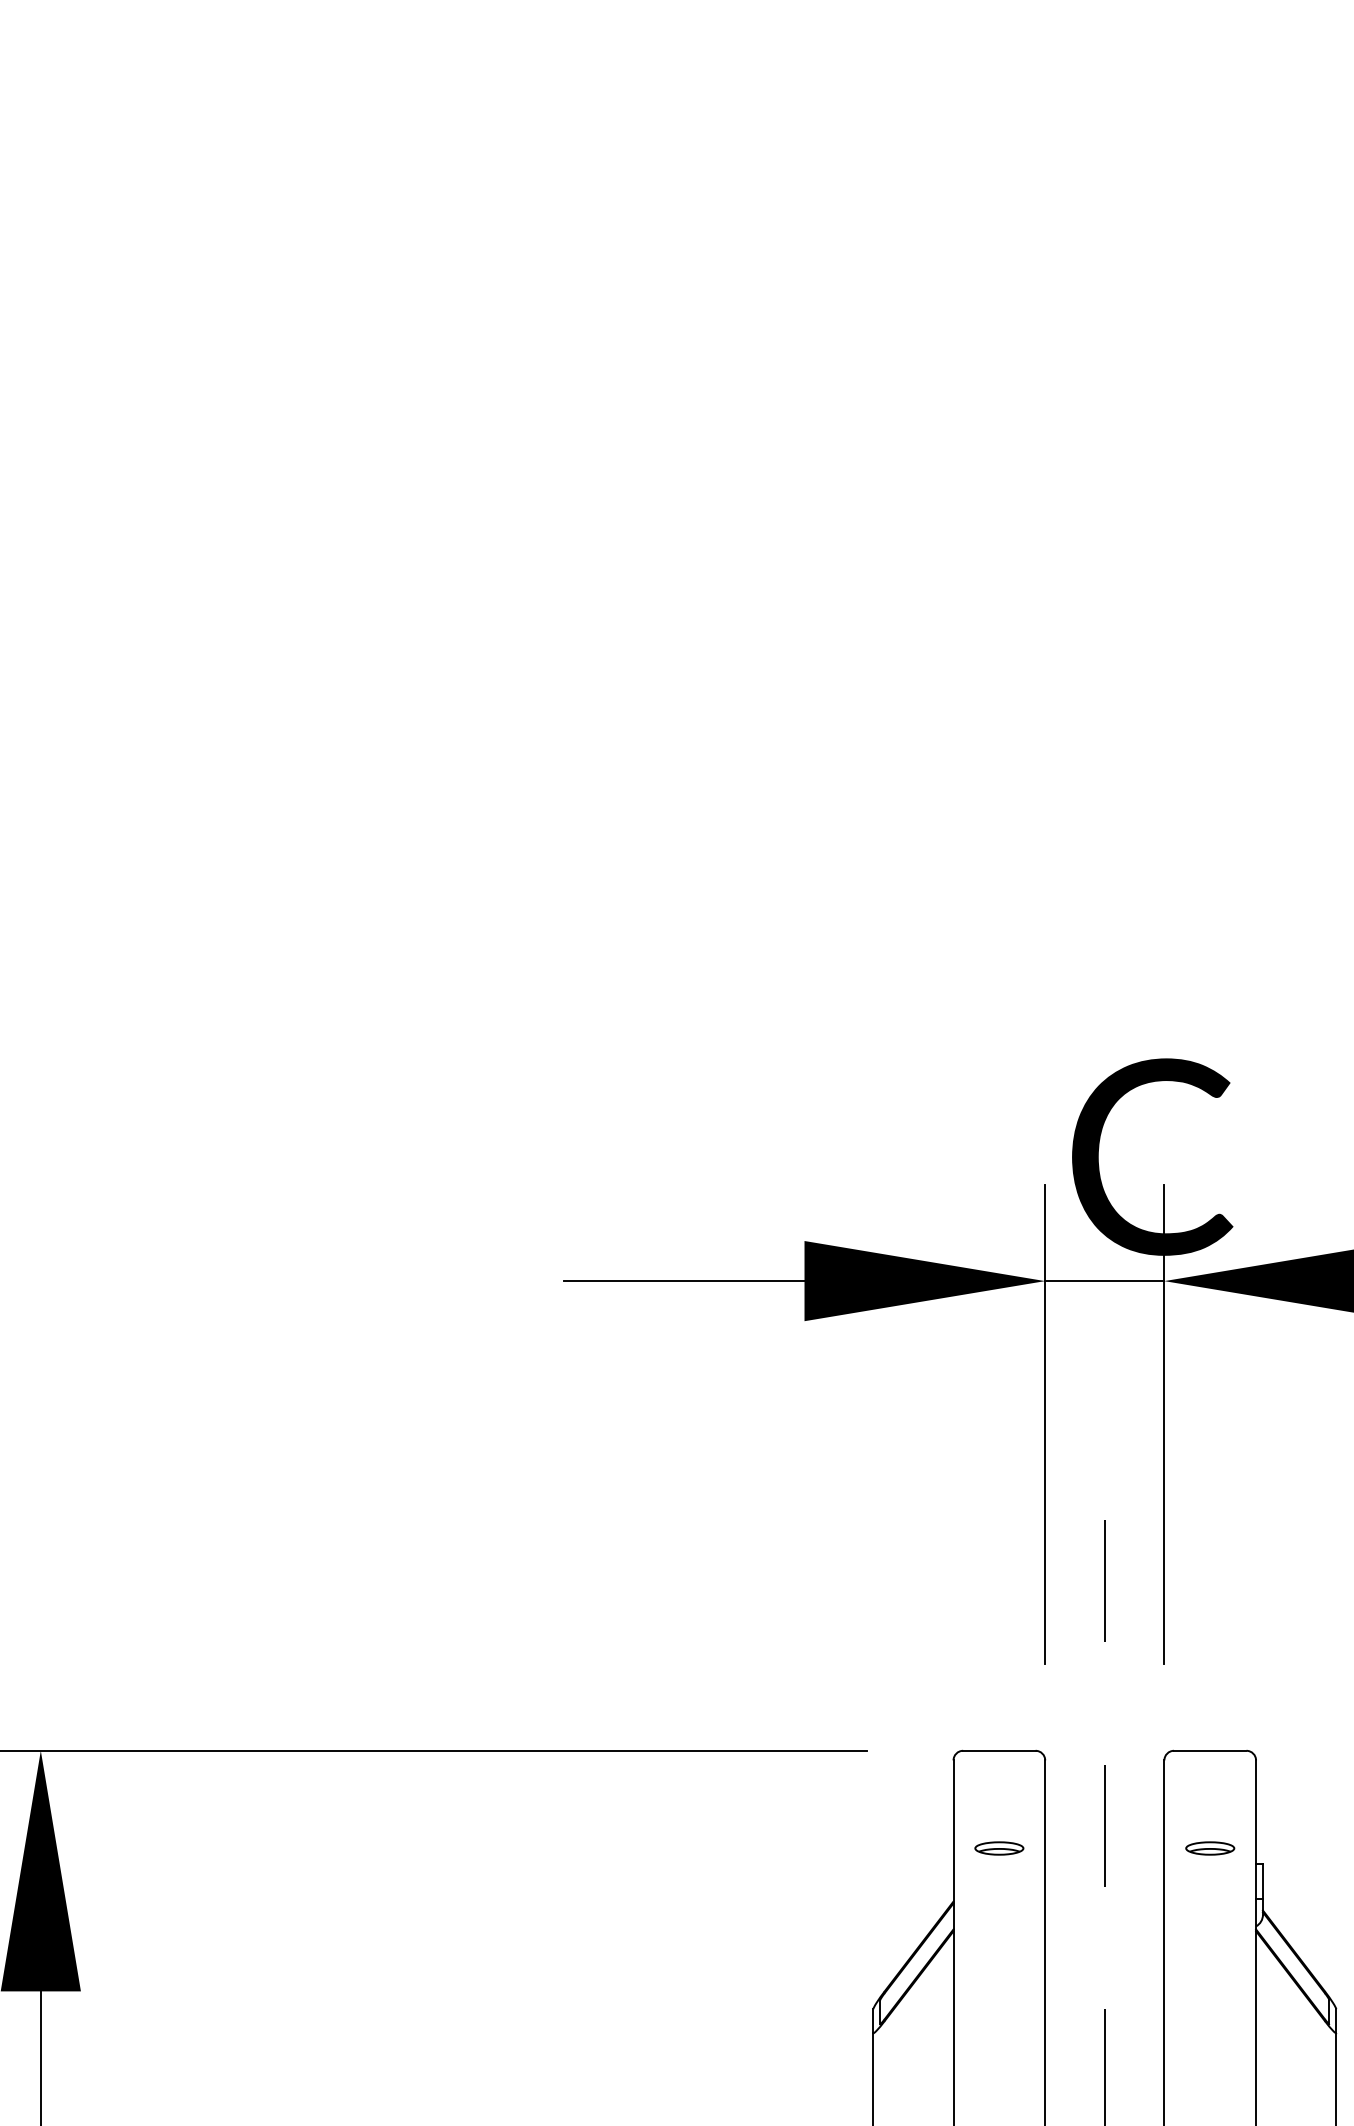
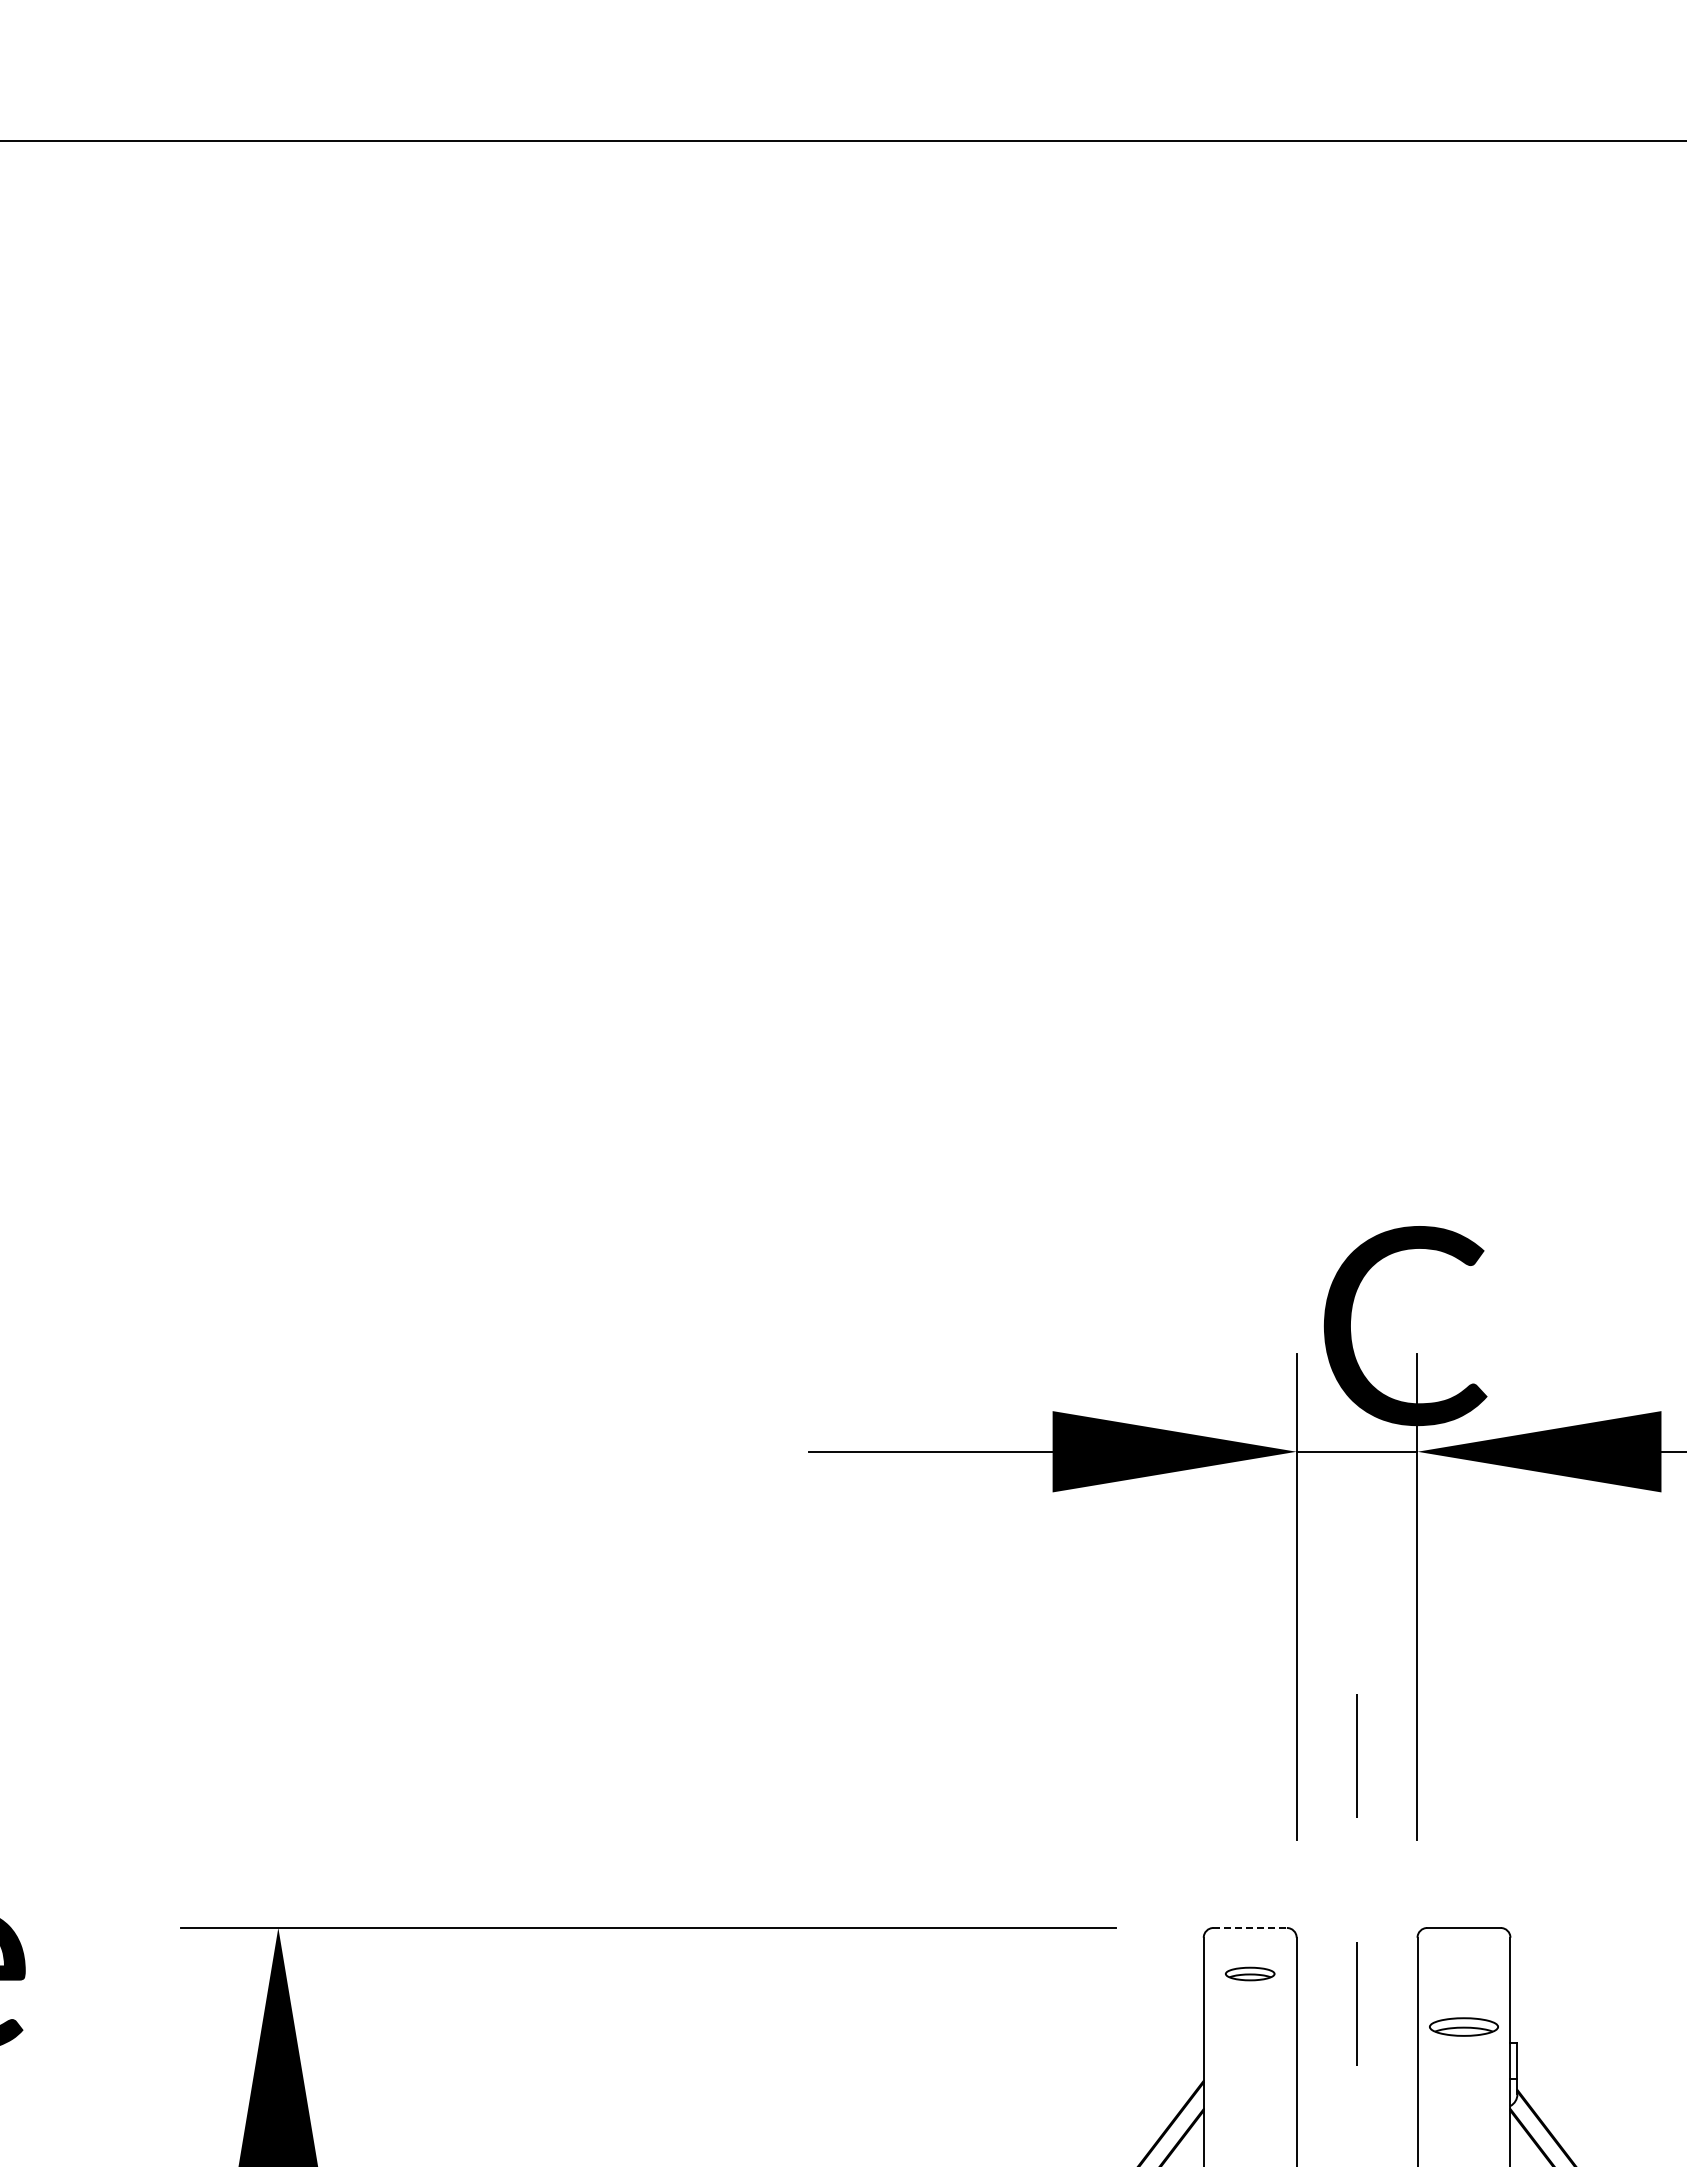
line: (999, 1750) -> (1250, 1927), solid -> dashed
part: (999, 1847) -> (1250, 1973), moved
part: (1209, 1847) -> (1463, 2026), size x1.4

